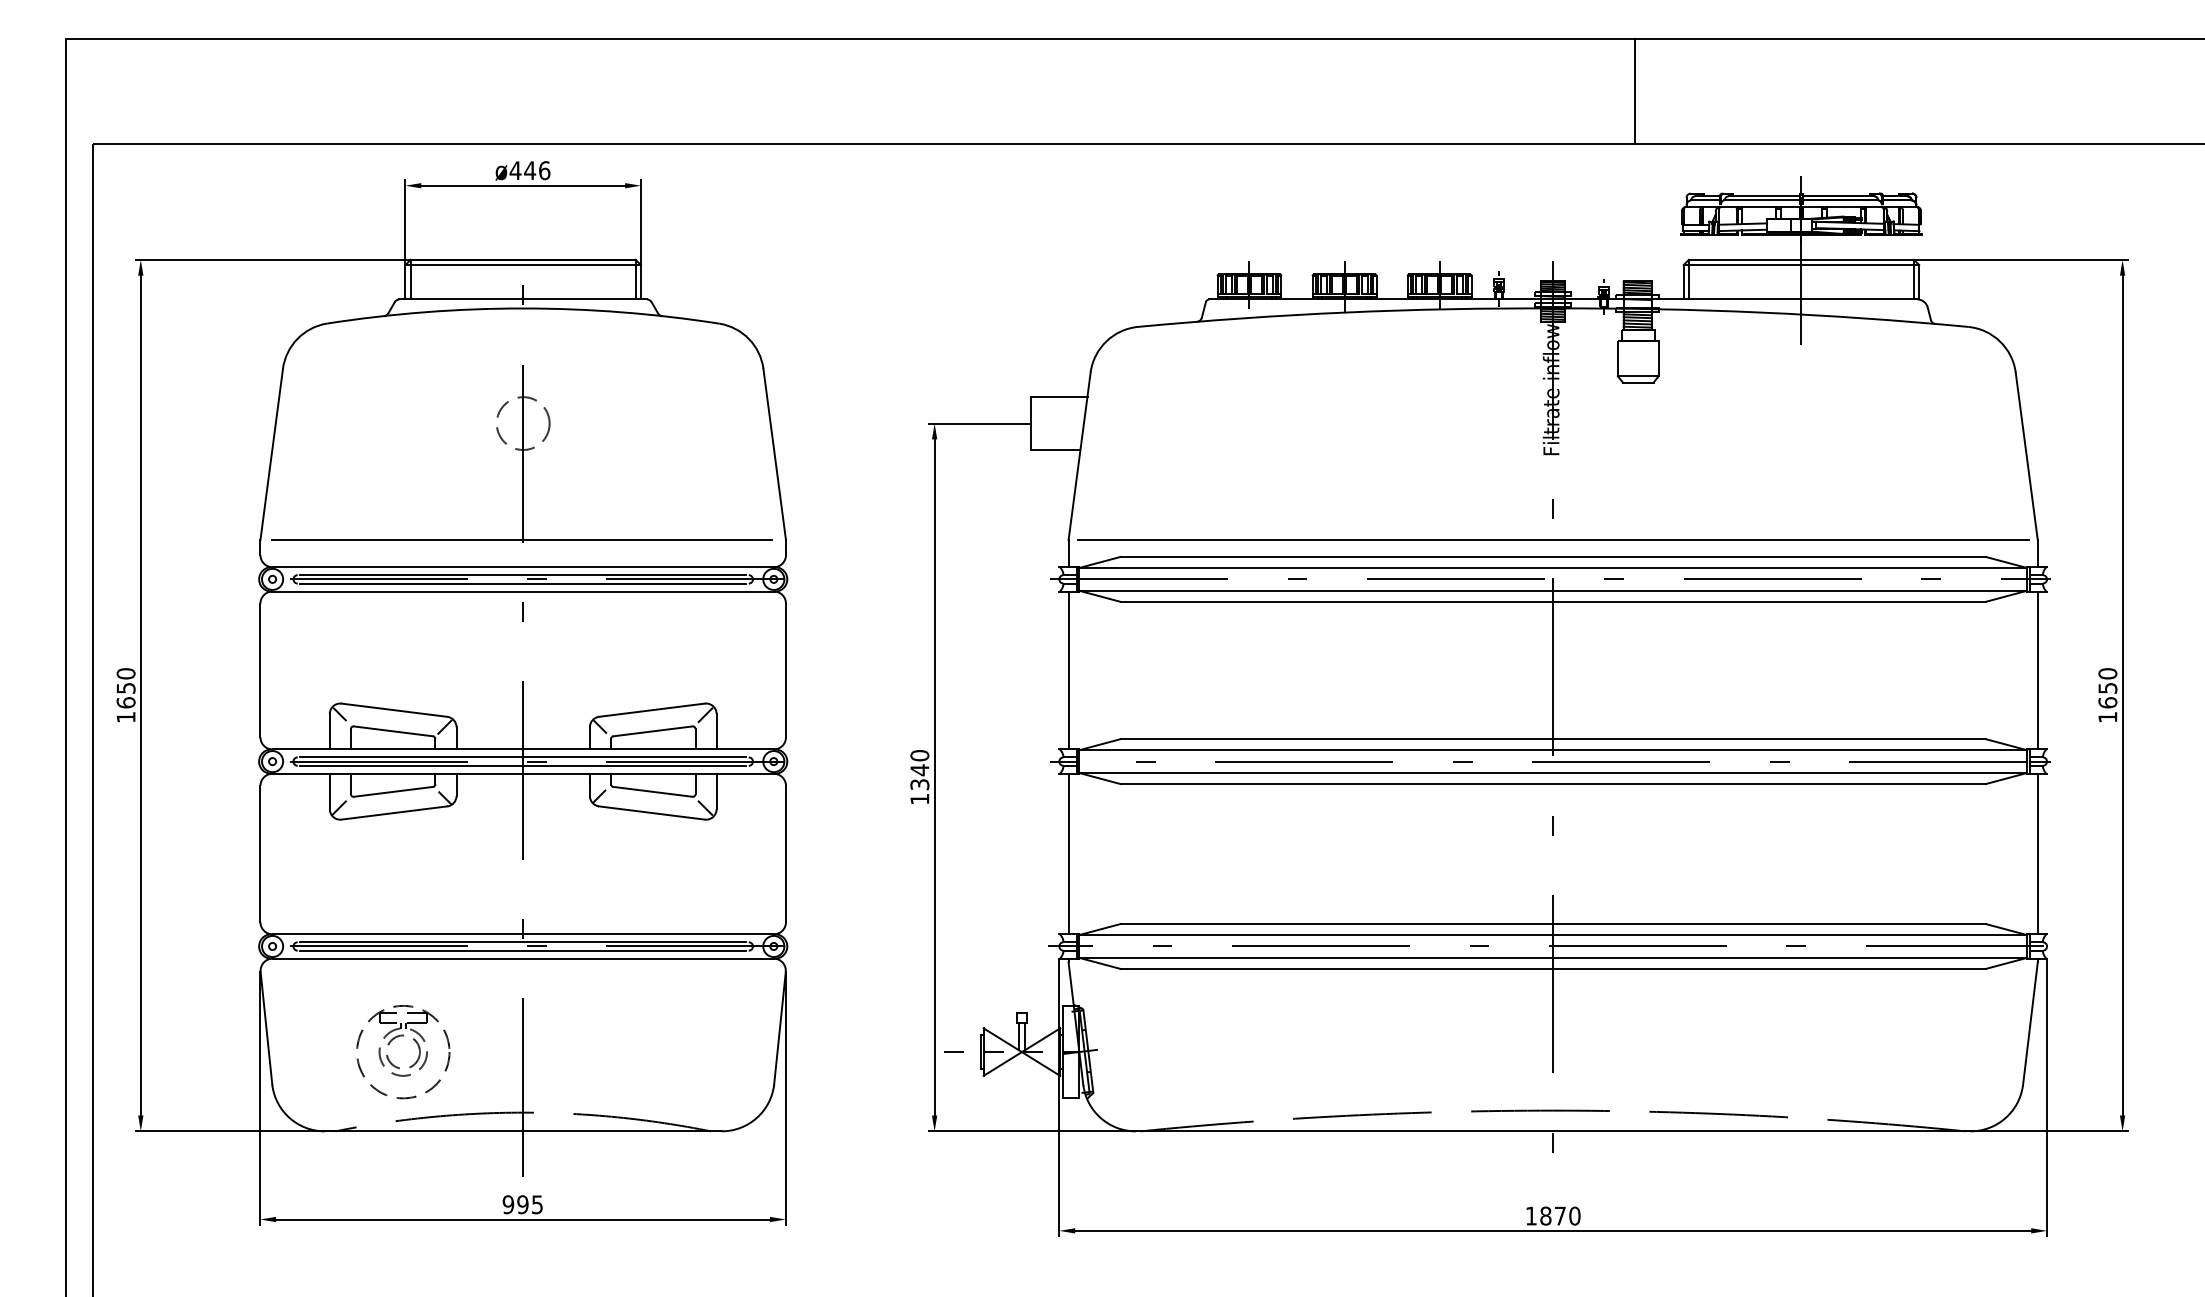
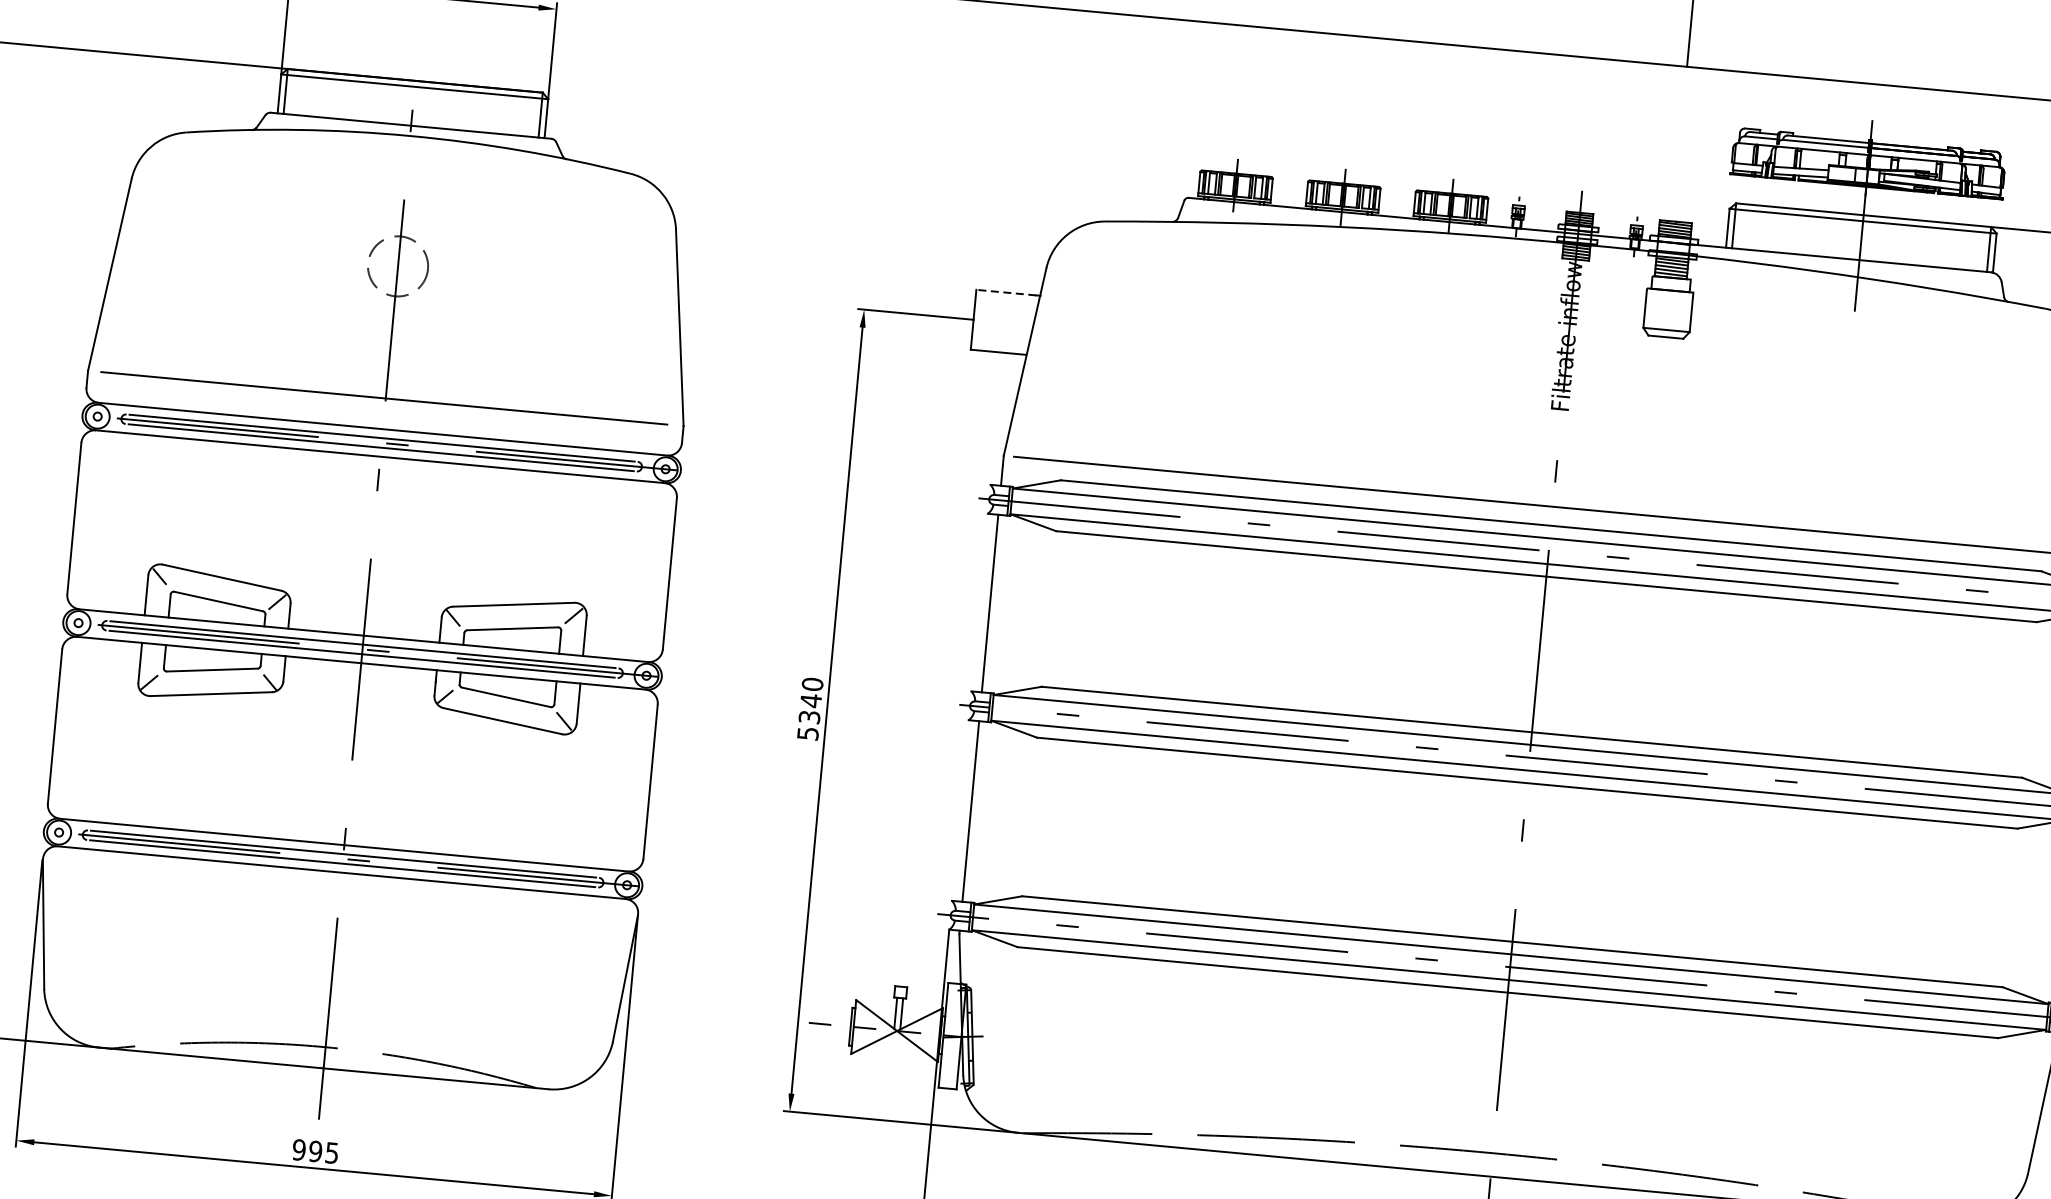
line: (1057, 397) -> (1006, 293), solid -> dashed
text: (919, 799) -> (807, 734), 1340 -> 5340
part: (415, 1061) -> (208, 977), removed

